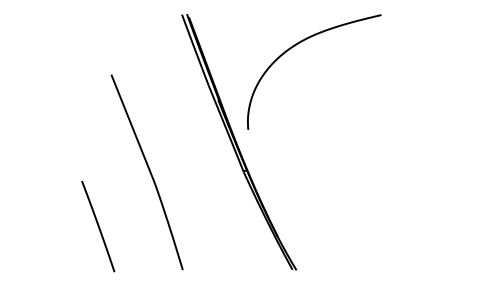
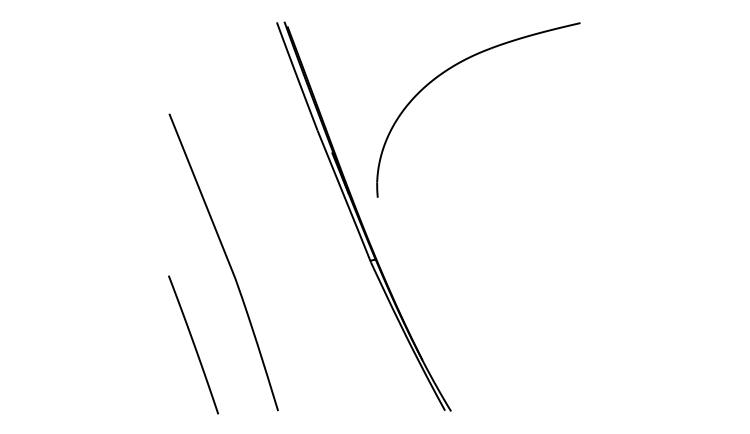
line: (98, 226) -> (193, 344), moved

